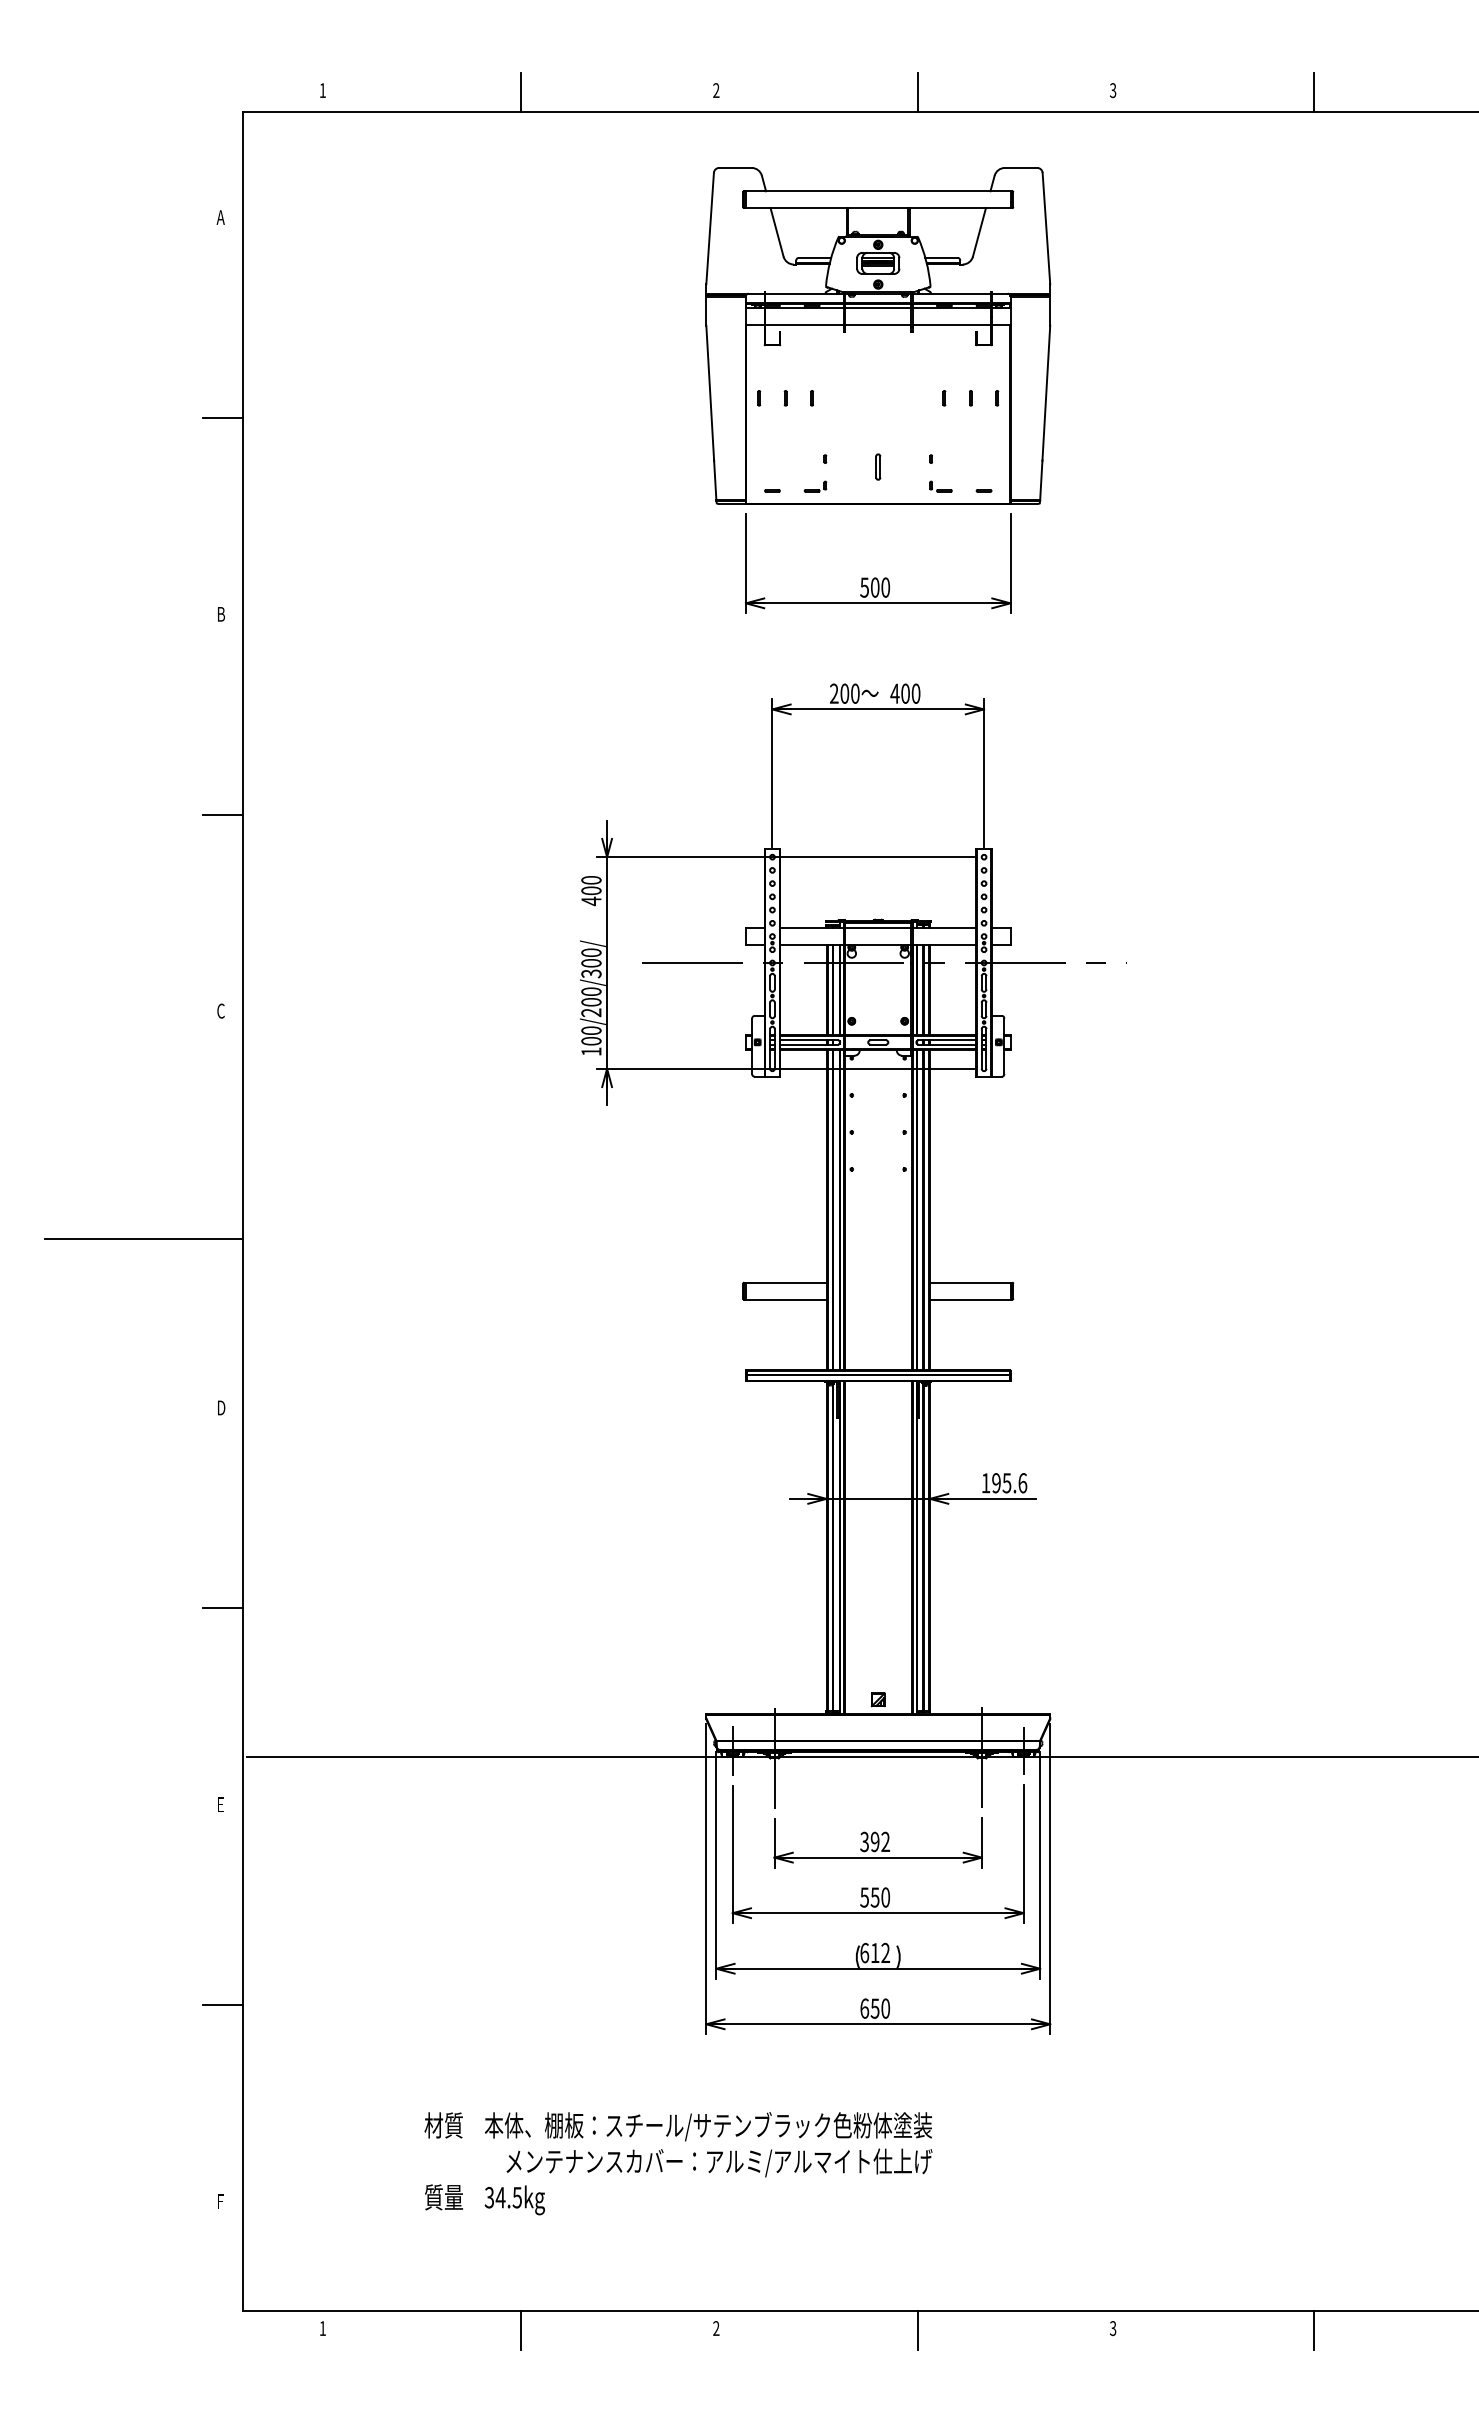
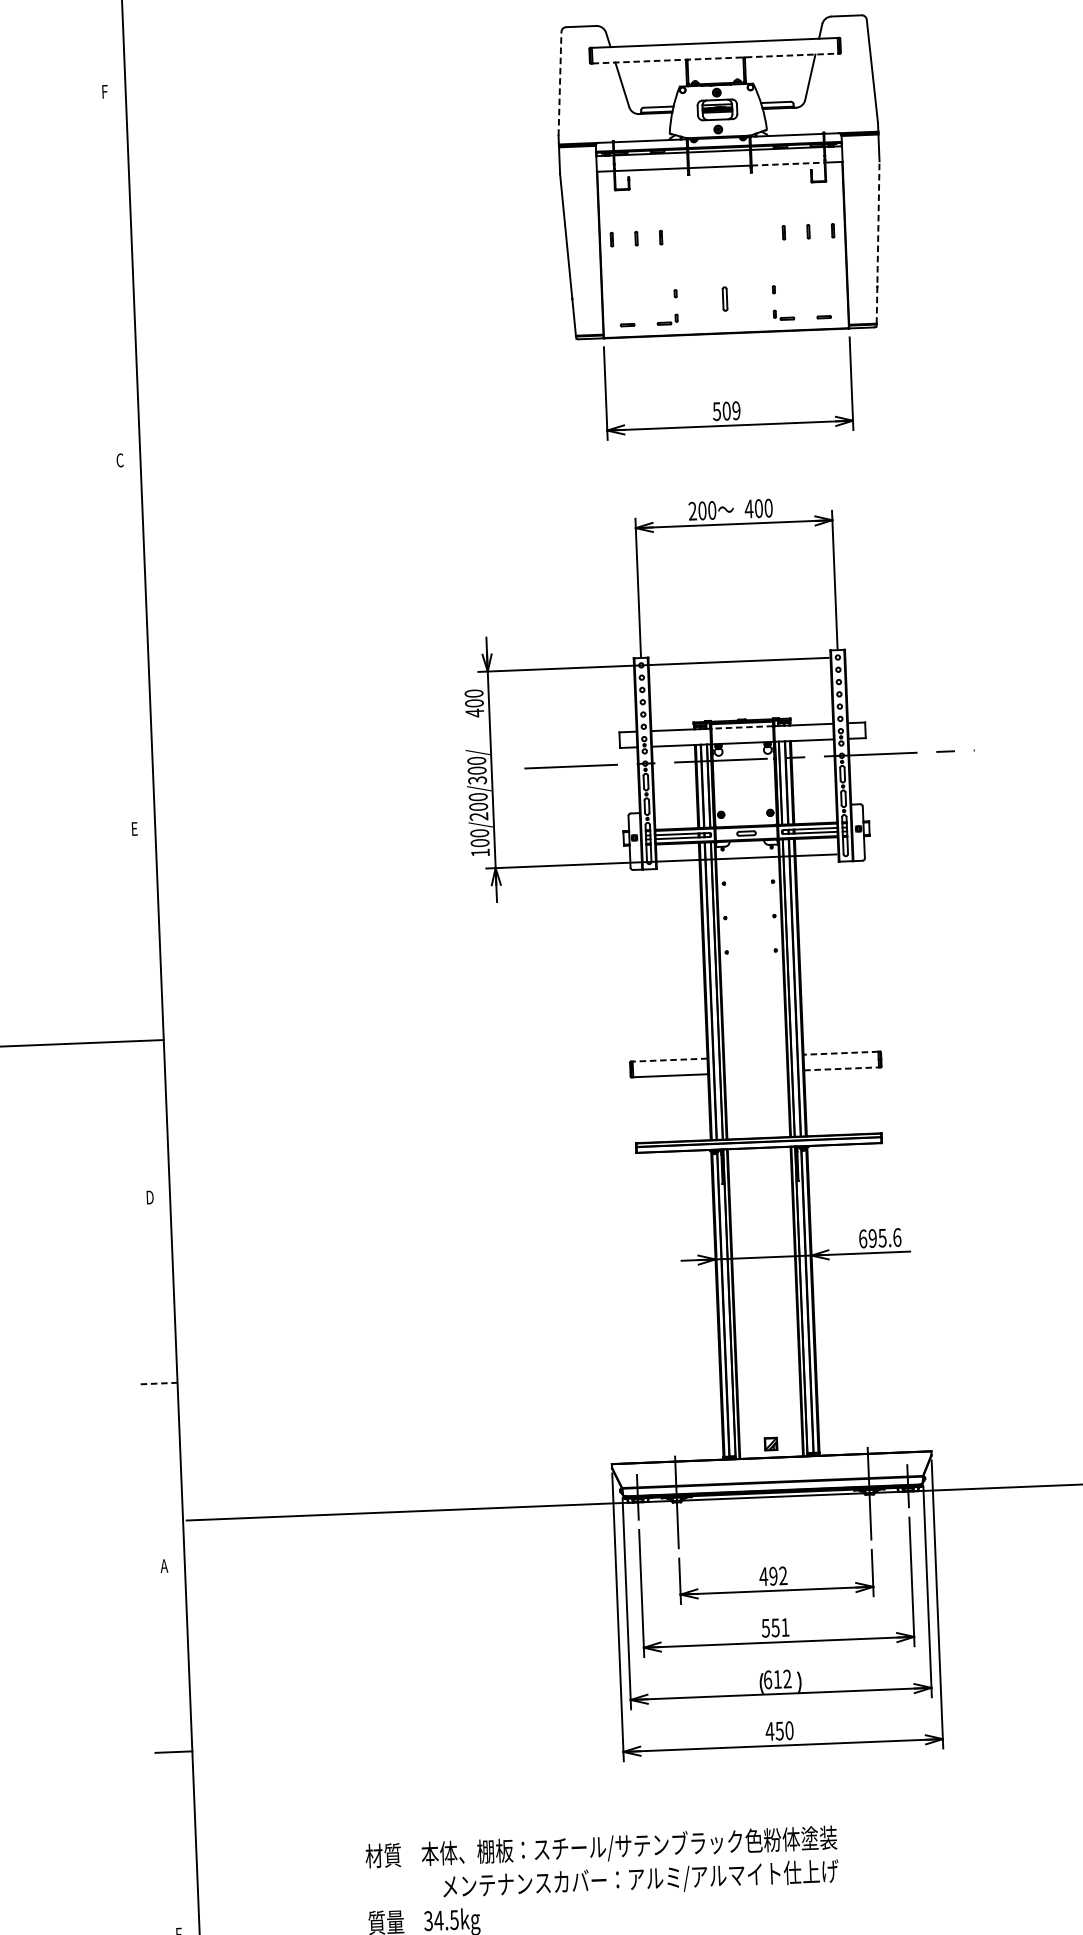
line: (878, 208) -> (715, 58), solid -> dashed
text: (220, 217) -> (104, 91), A -> F
line: (710, 228) -> (560, 83), solid -> dashed
line: (952, 324) -> (788, 163), solid -> dashed
line: (1045, 412) -> (878, 242), solid -> dashed
line: (222, 417) -> (114, 277), removed
text: (885, 587) -> (736, 410), 500 -> 509
text: (220, 613) -> (119, 459), B -> C
line: (222, 814) -> (128, 646), removed
line: (877, 928) -> (741, 727), solid -> dashed
text: (220, 1010) -> (134, 828), C -> E
line: (785, 1282) -> (669, 1059), solid -> dashed
line: (969, 1282) -> (840, 1053), solid -> dashed
line: (970, 1299) -> (841, 1068), solid -> dashed
text: (985, 1483) -> (862, 1239), 195.6 -> 695.6
line: (223, 1608) -> (159, 1383), solid -> dashed
text: (220, 1804) -> (164, 1565), E -> A
text: (864, 1841) -> (763, 1576), 392 -> 492
text: (885, 1897) -> (785, 1627), 550 -> 551
text: (864, 2008) -> (769, 1731), 650 -> 450

